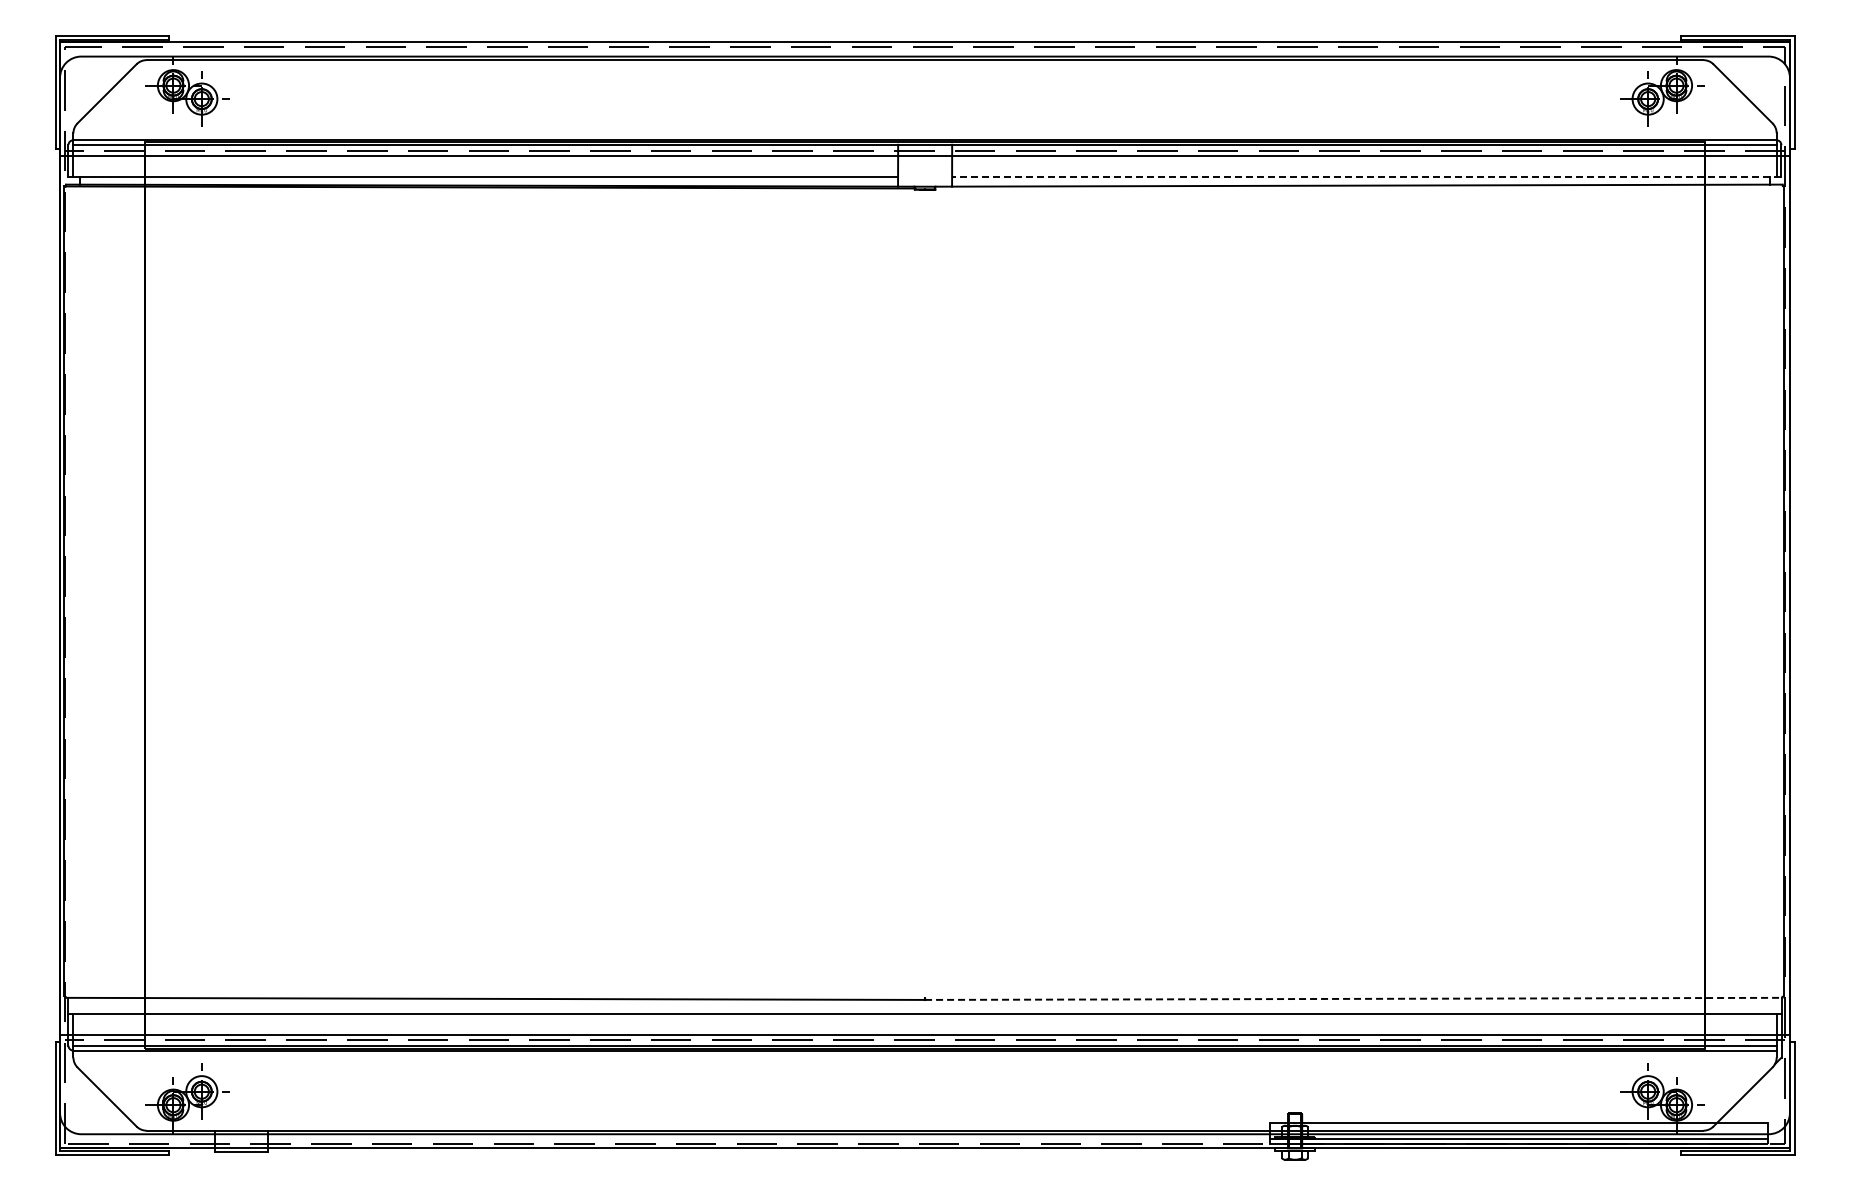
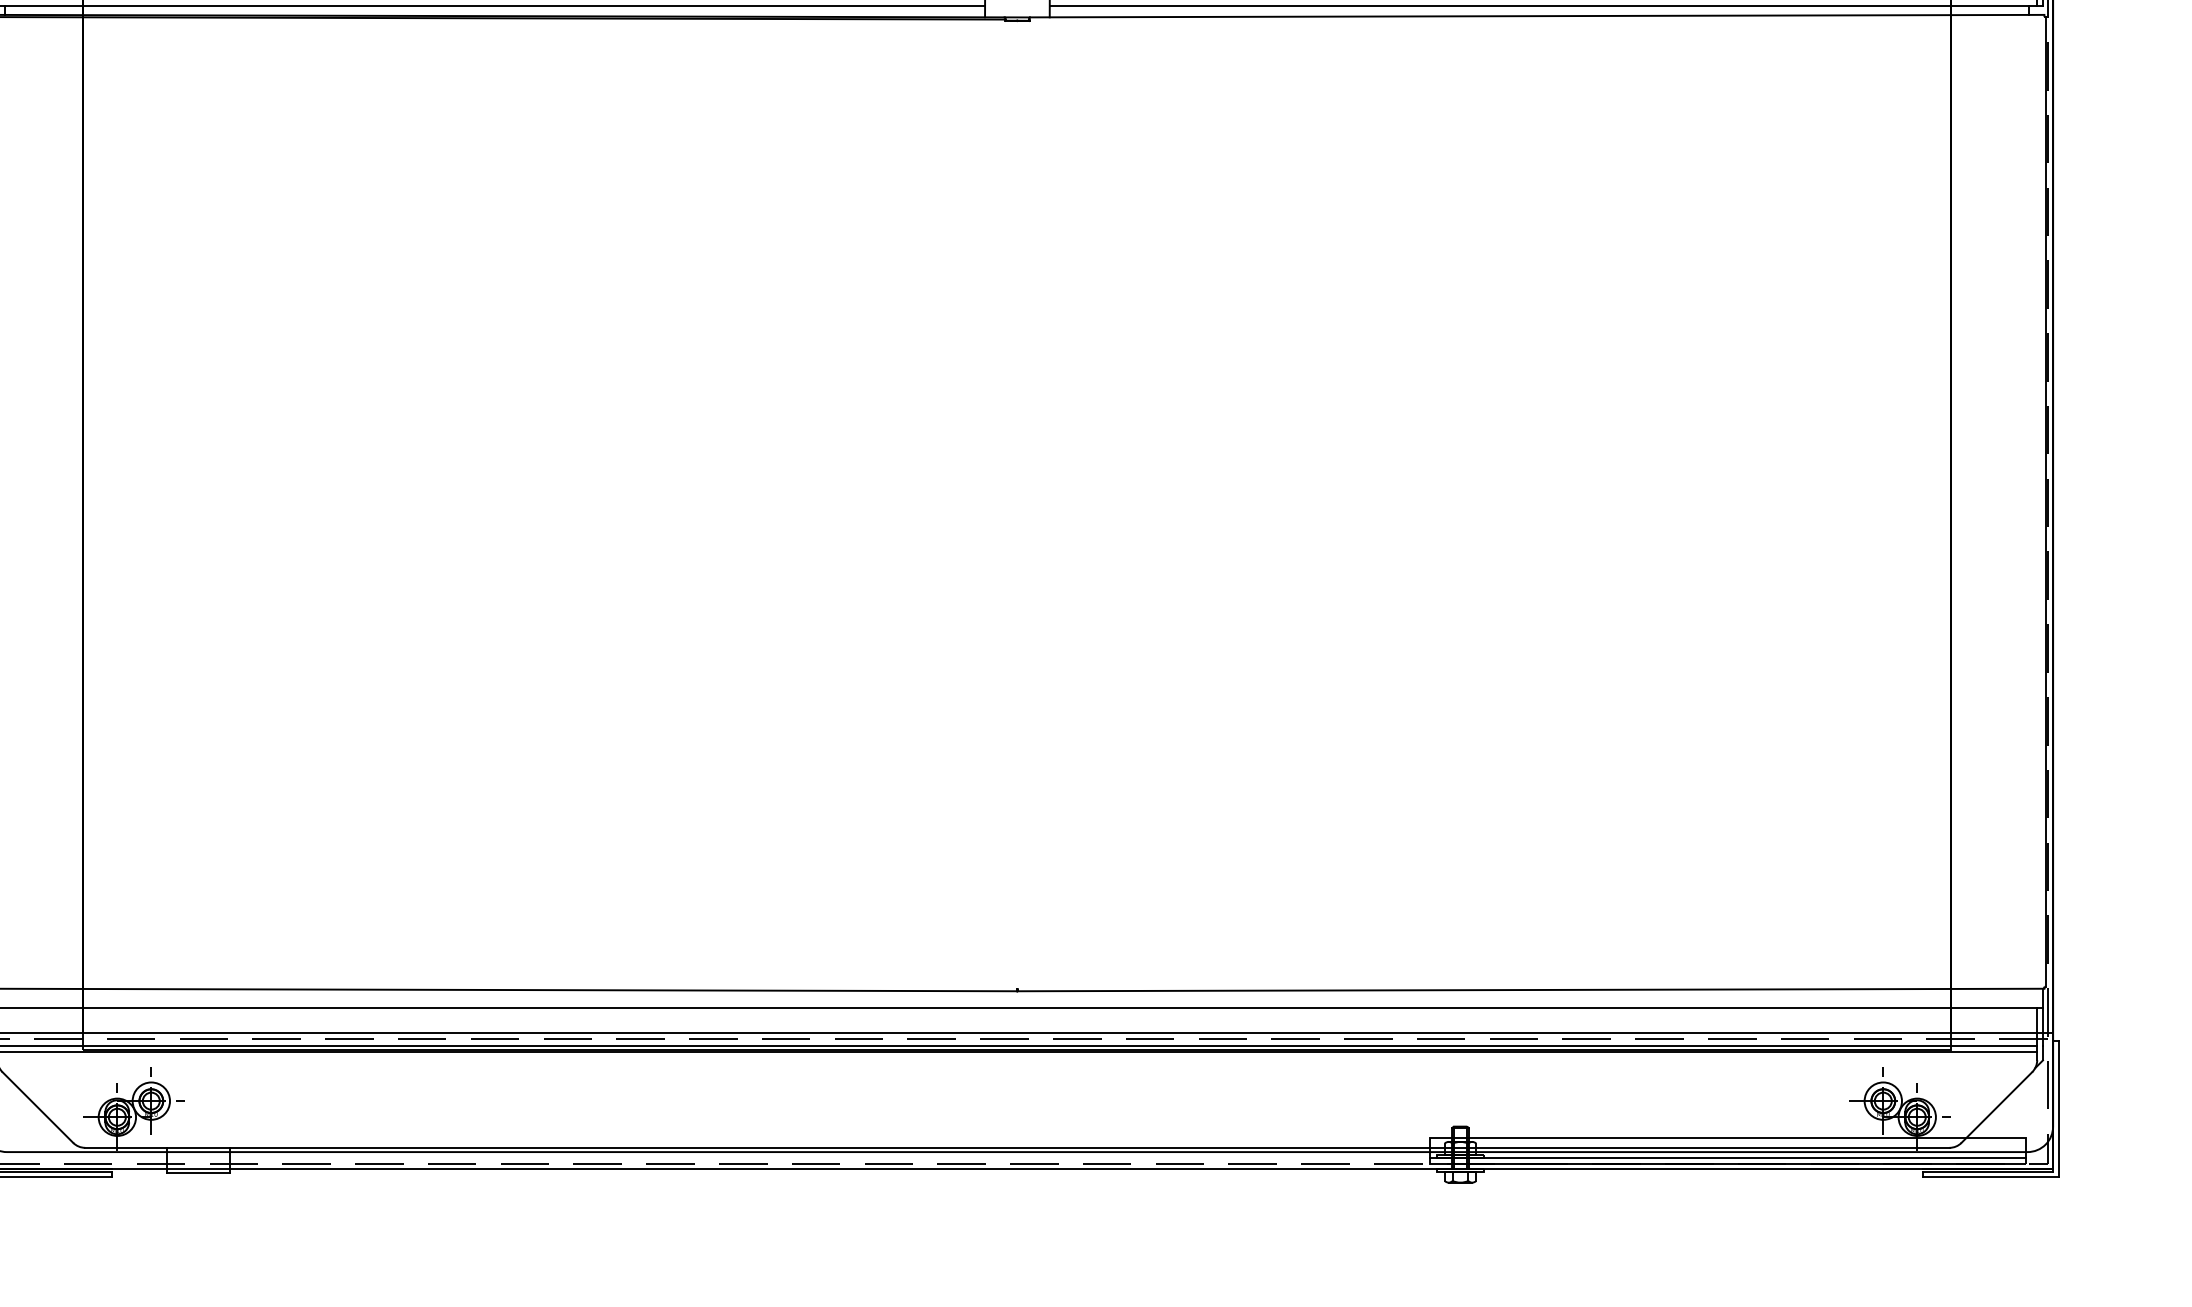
line: (1366, 177) -> (1546, 6), dashed -> solid
line: (1353, 998) -> (1530, 989), dashed -> solid

